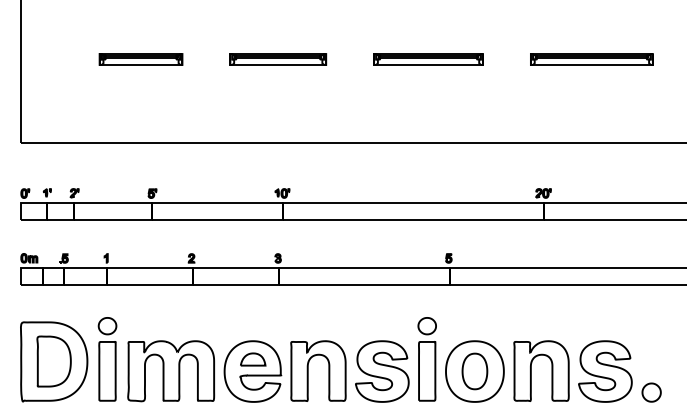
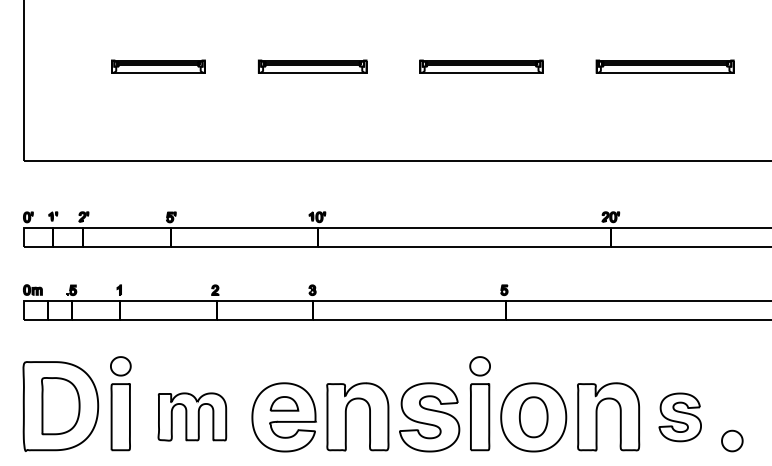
part: (171, 370) -> (192, 416), size x0.7
part: (604, 371) -> (679, 417), size x0.7

